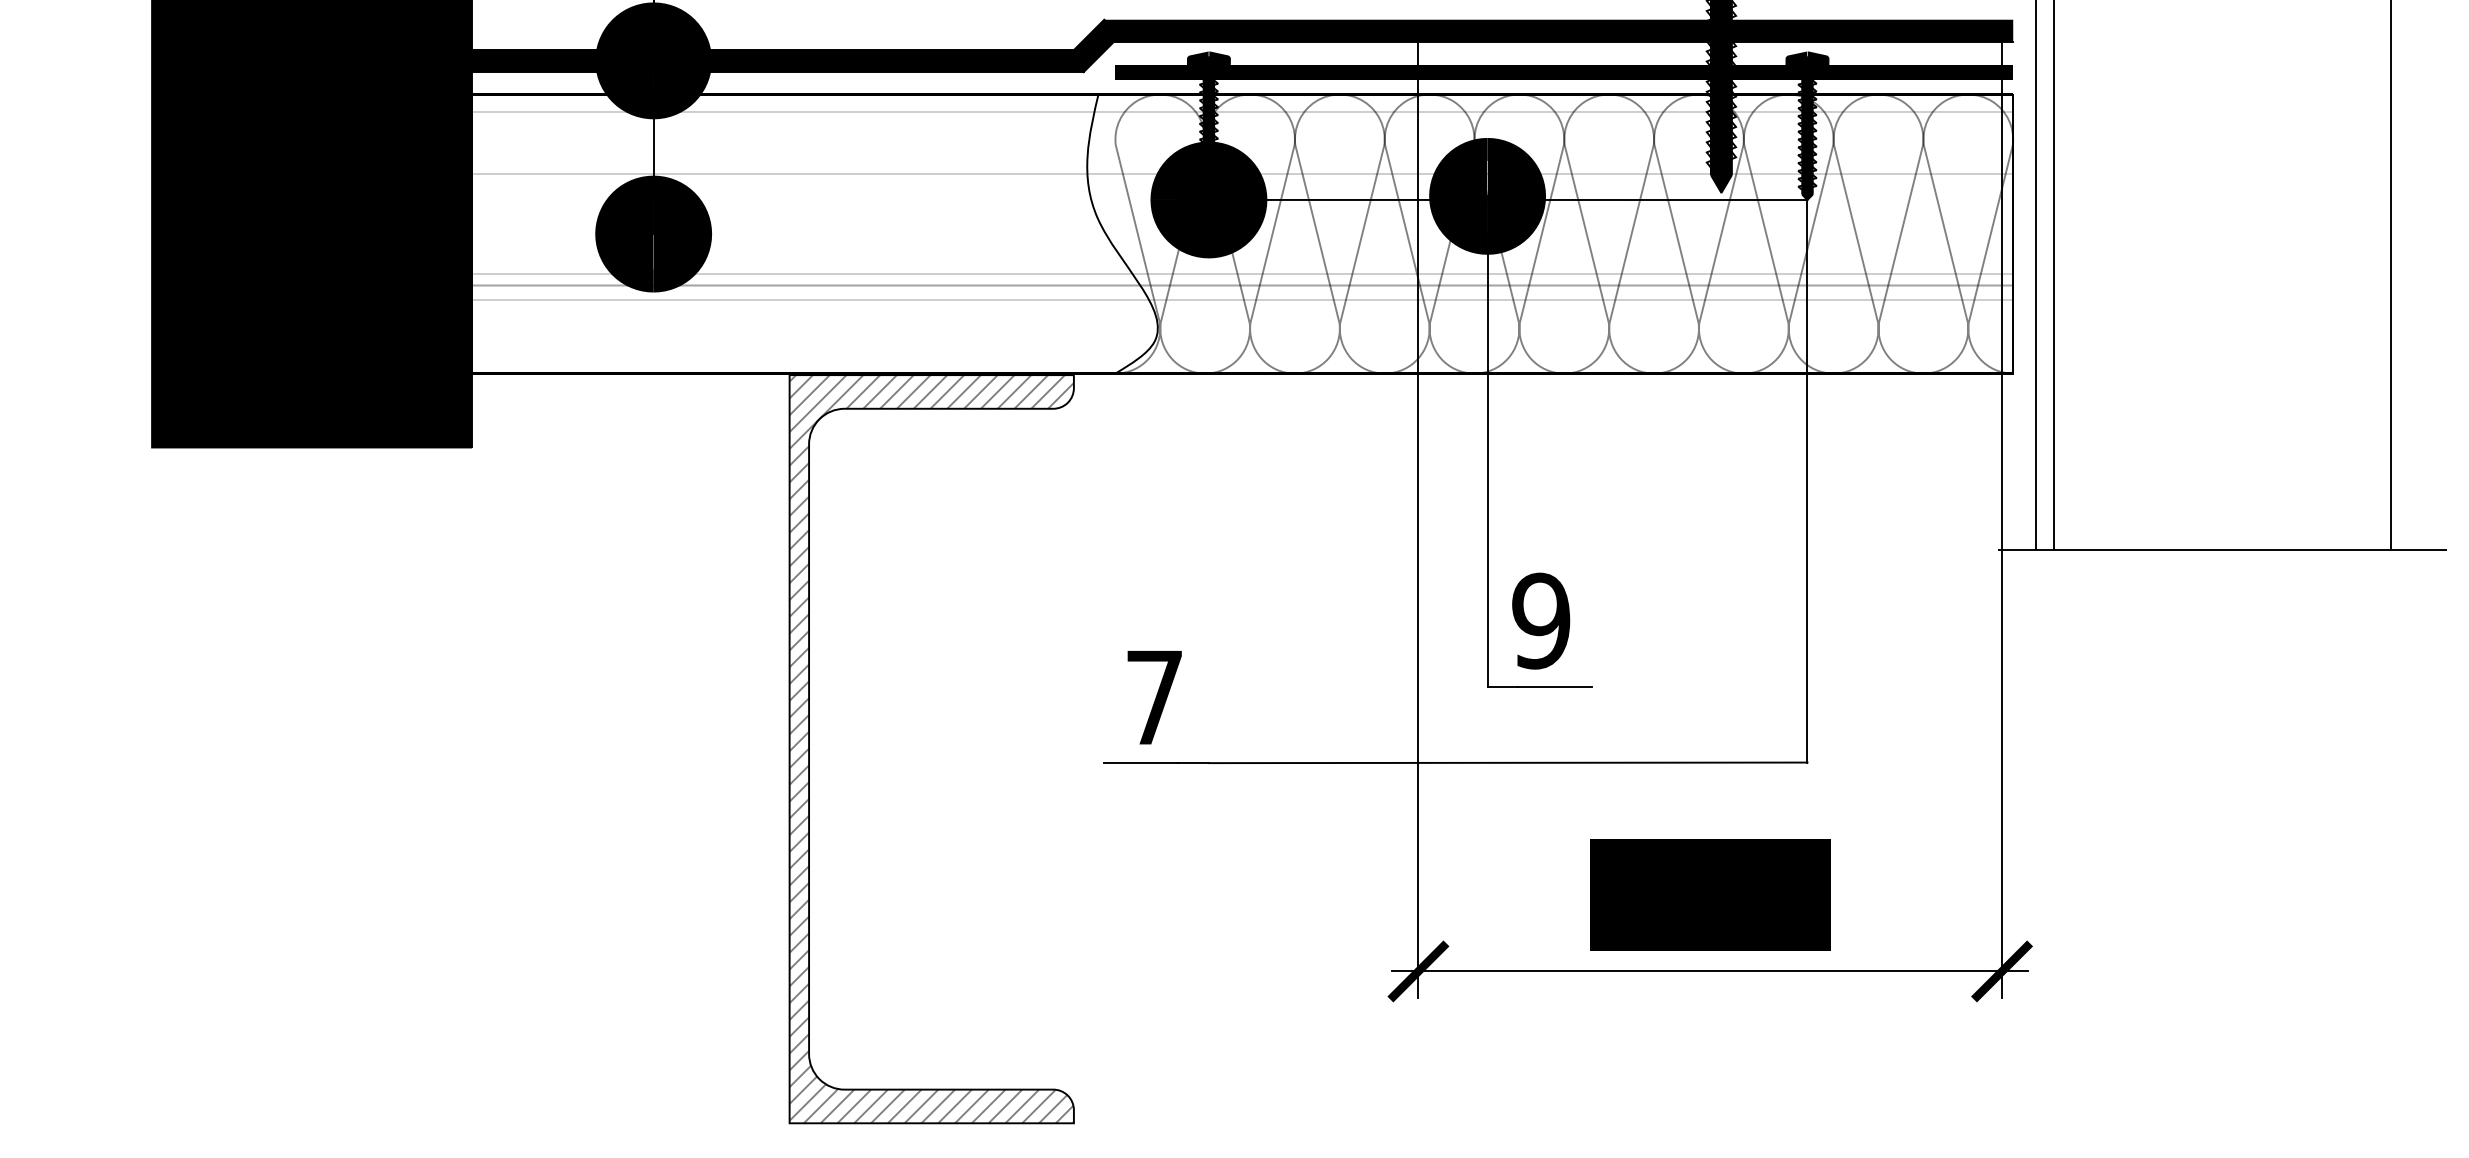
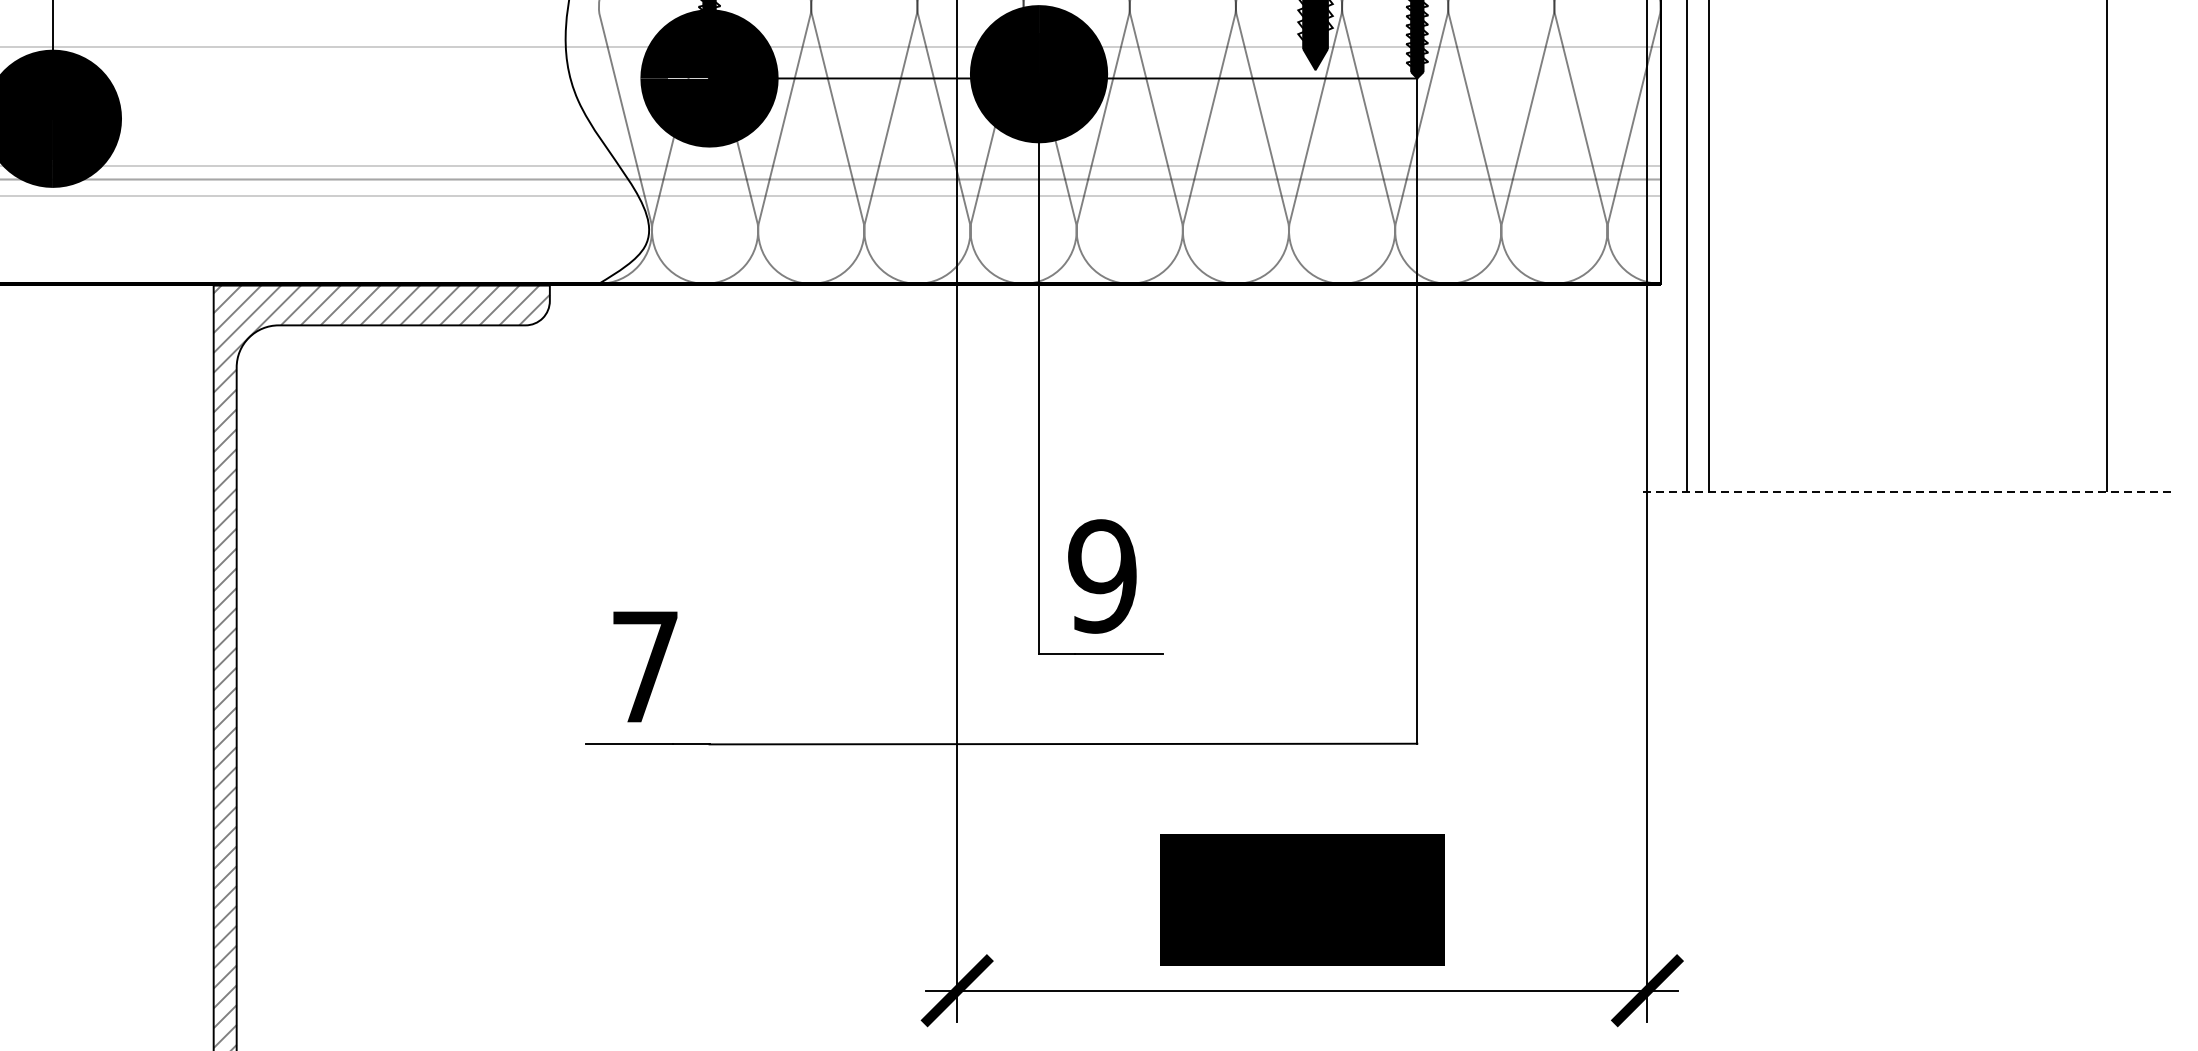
line: (2223, 549) -> (1909, 491), solid -> dashed

